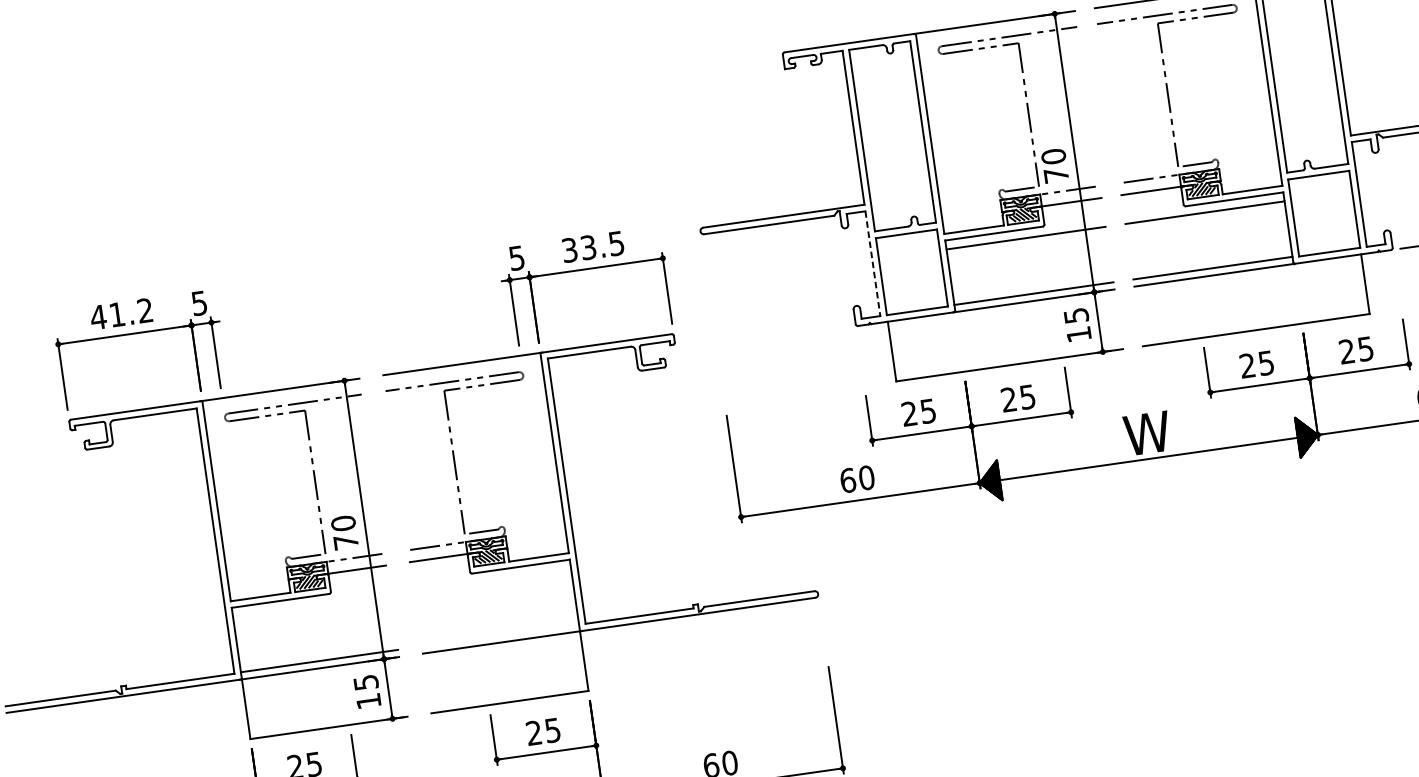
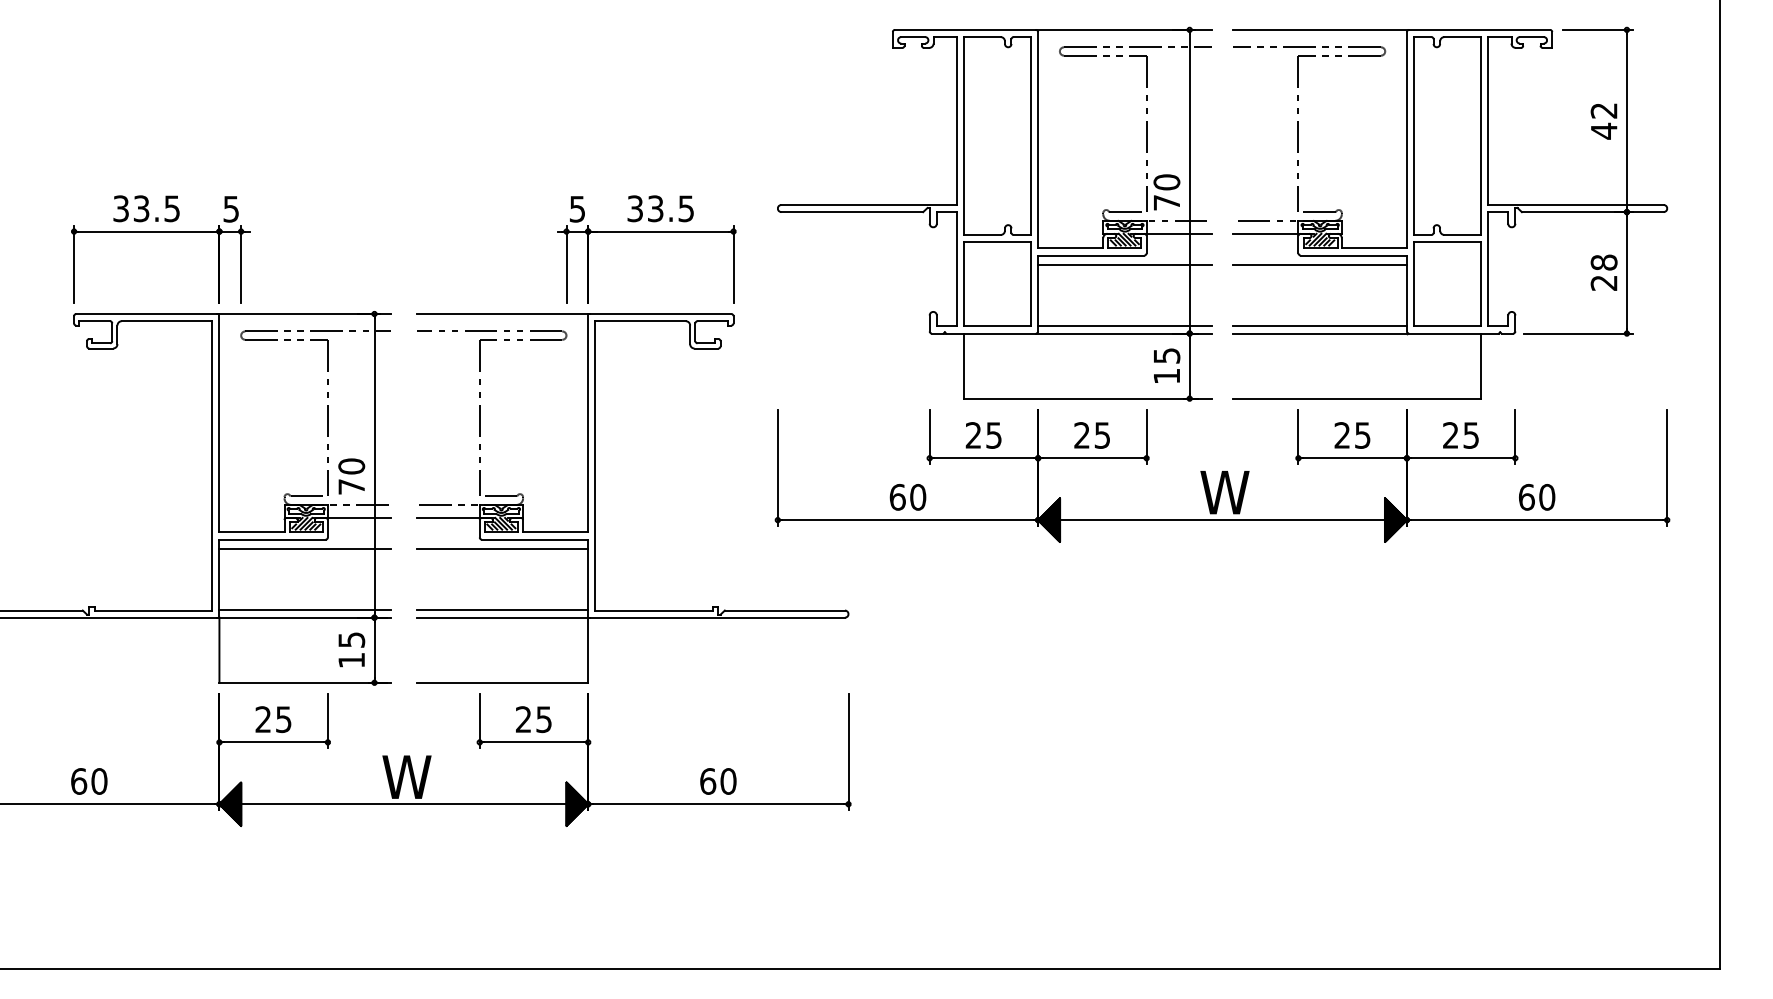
line: (873, 263) -> (957, 269), dashed -> solid
text: (120, 313) -> (145, 208), 41.2 -> 33.5
line: (492, 579) -> (502, 549), added
line: (311, 605) -> (304, 549), added
line: (500, 634) -> (502, 609), added

